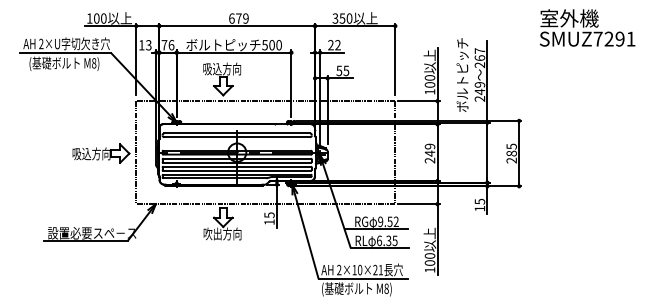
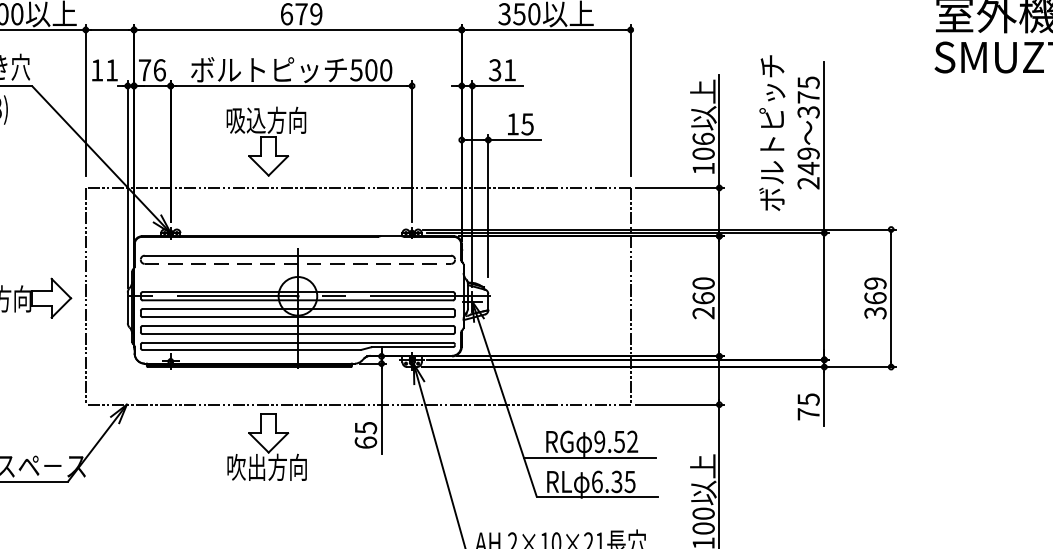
text: (148, 45) -> (111, 70), 13 -> 11
text: (334, 45) -> (502, 70), 22 -> 31
text: (479, 57) -> (807, 96), 267 -> 375
text: (339, 70) -> (513, 123), 55 -> 15
text: (429, 77) -> (702, 138), 100 -> 106
line: (237, 137) -> (298, 264), solid -> dashed
text: (429, 149) -> (702, 289), 249 -> 260
text: (511, 153) -> (875, 298), 285 -> 369
text: (479, 208) -> (807, 413), 15 -> 75
text: (269, 221) -> (365, 441), 15 -> 65

